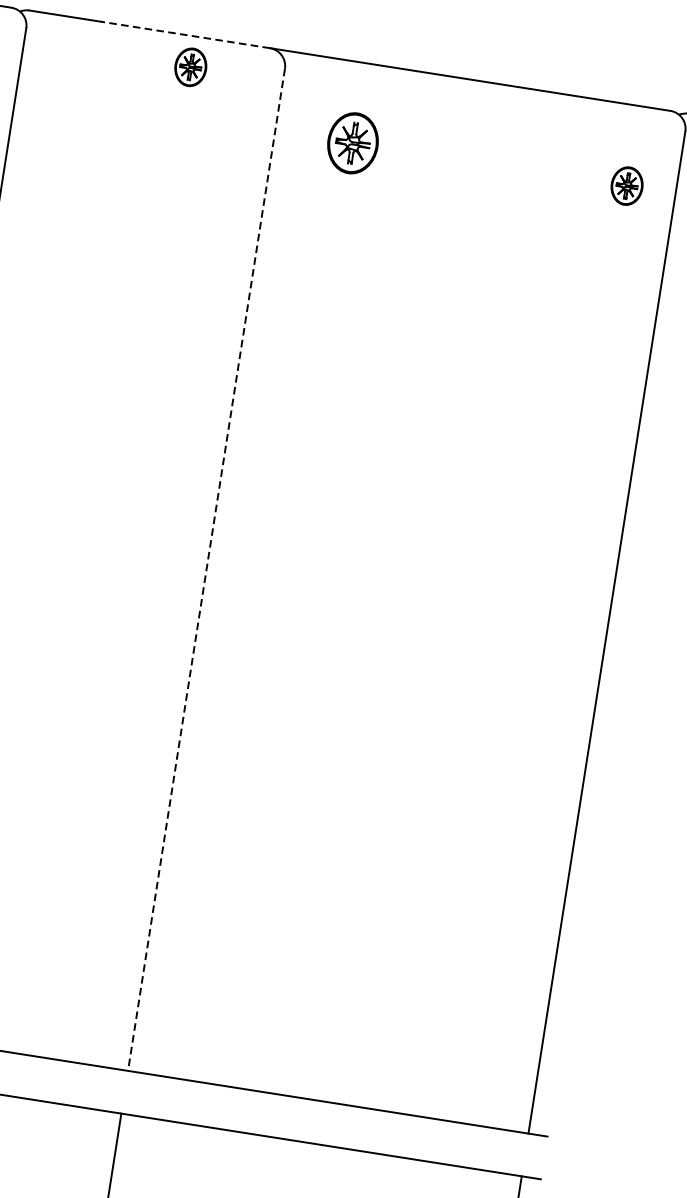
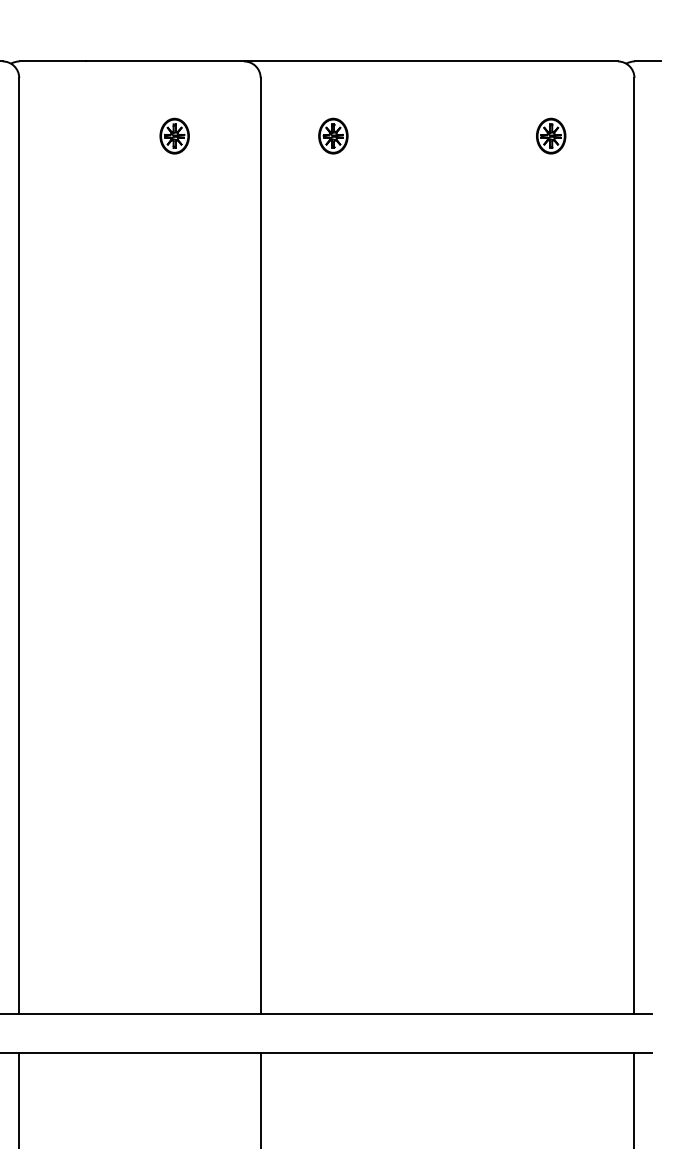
line: (185, 35) -> (165, 61), dashed -> solid
part: (190, 66) -> (174, 135), moved
part: (353, 142) -> (333, 135), size x0.62
part: (627, 185) -> (551, 135), moved
line: (206, 569) -> (260, 545), dashed -> solid

